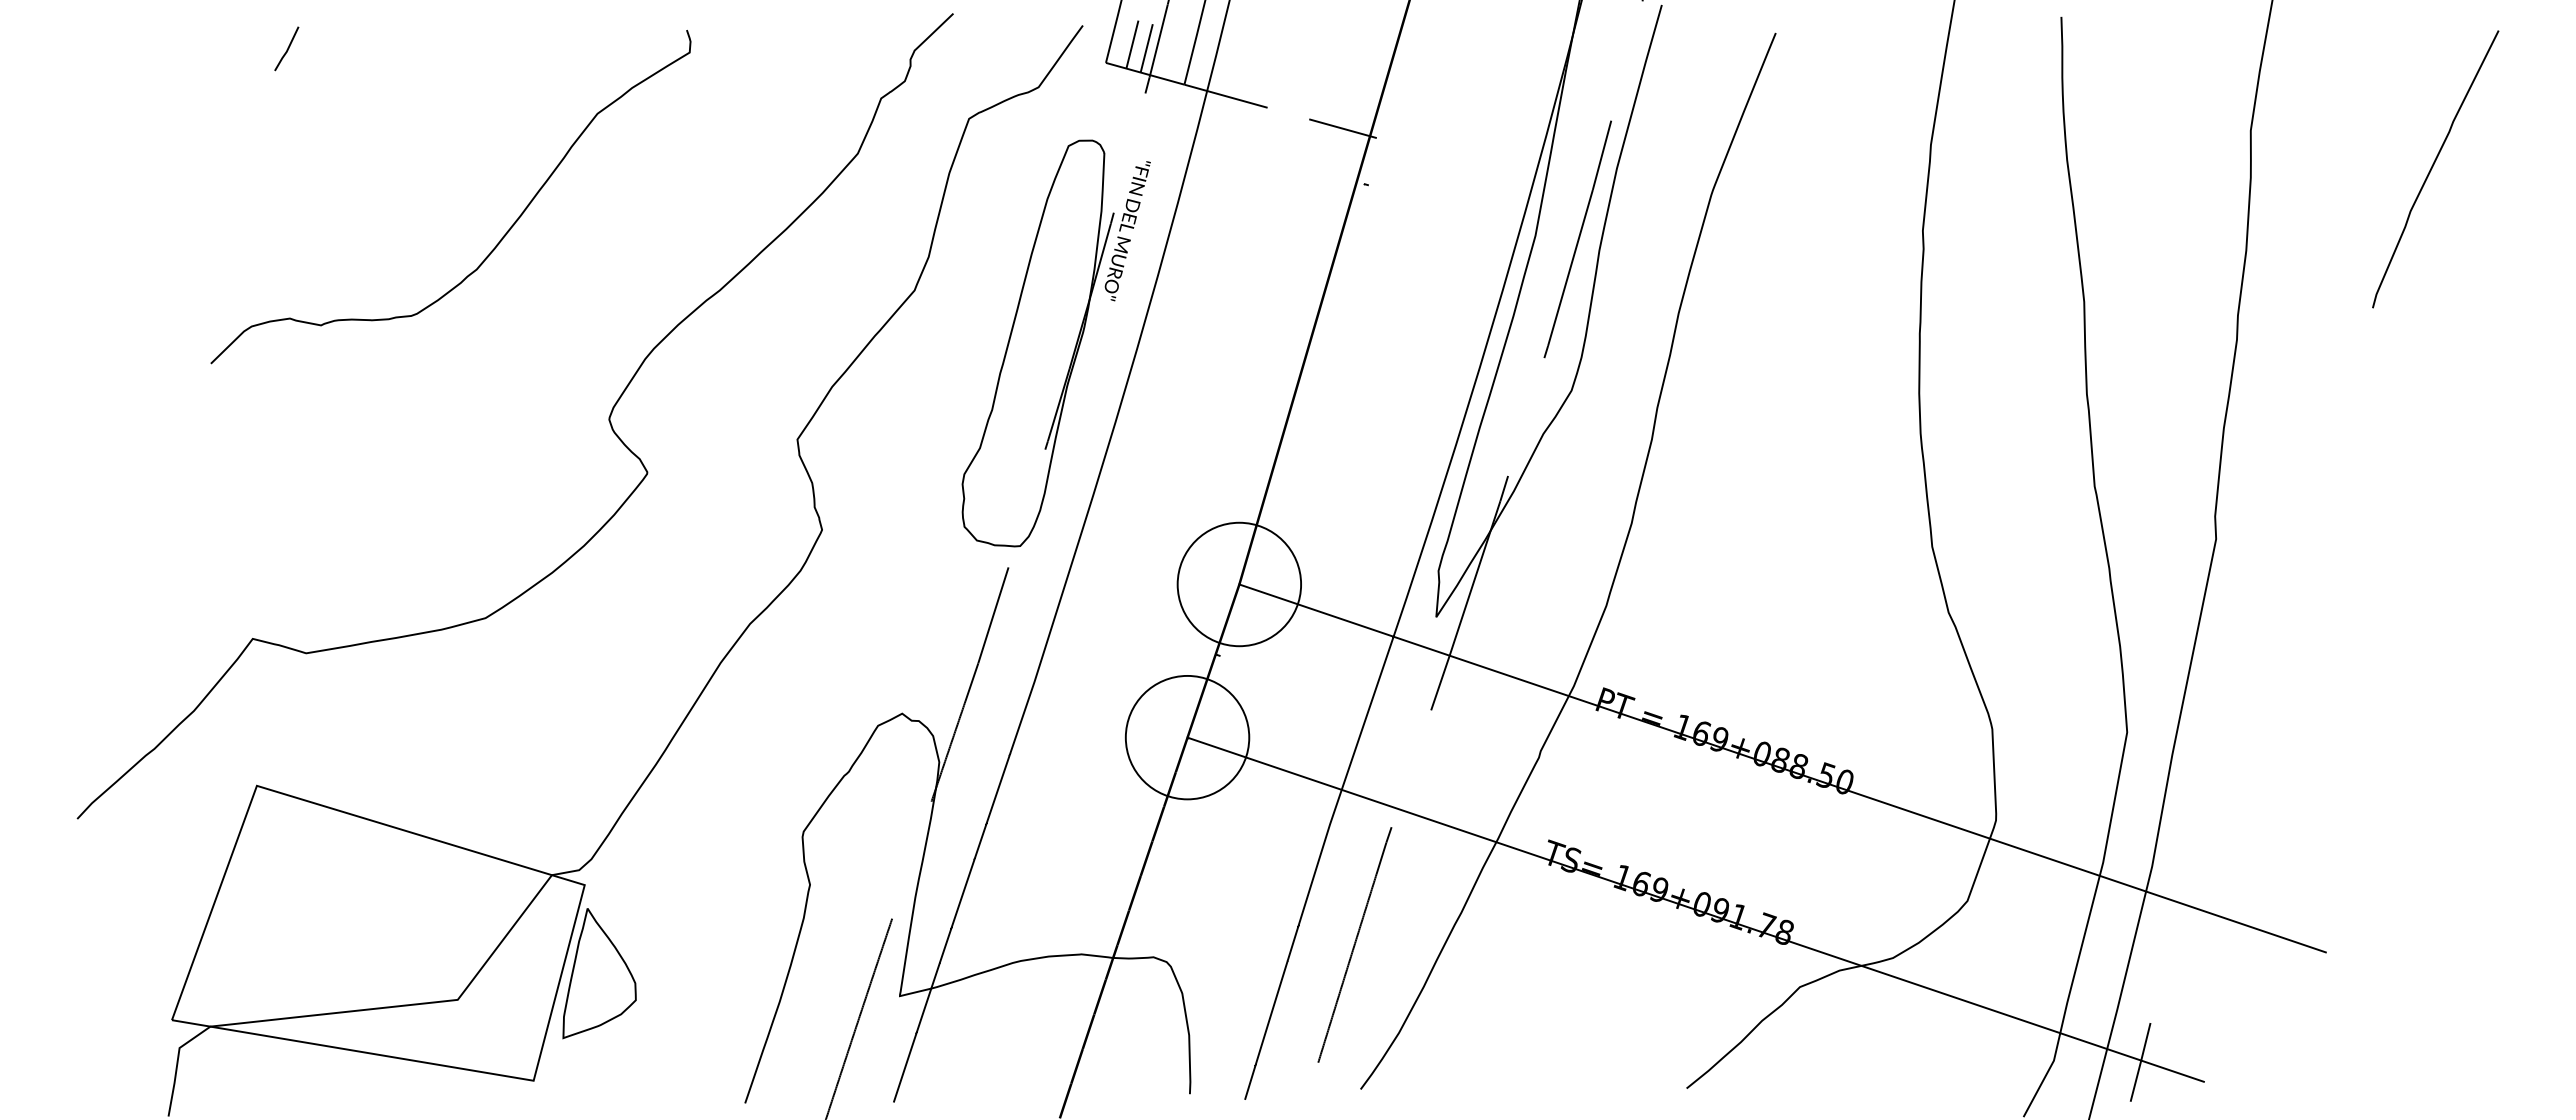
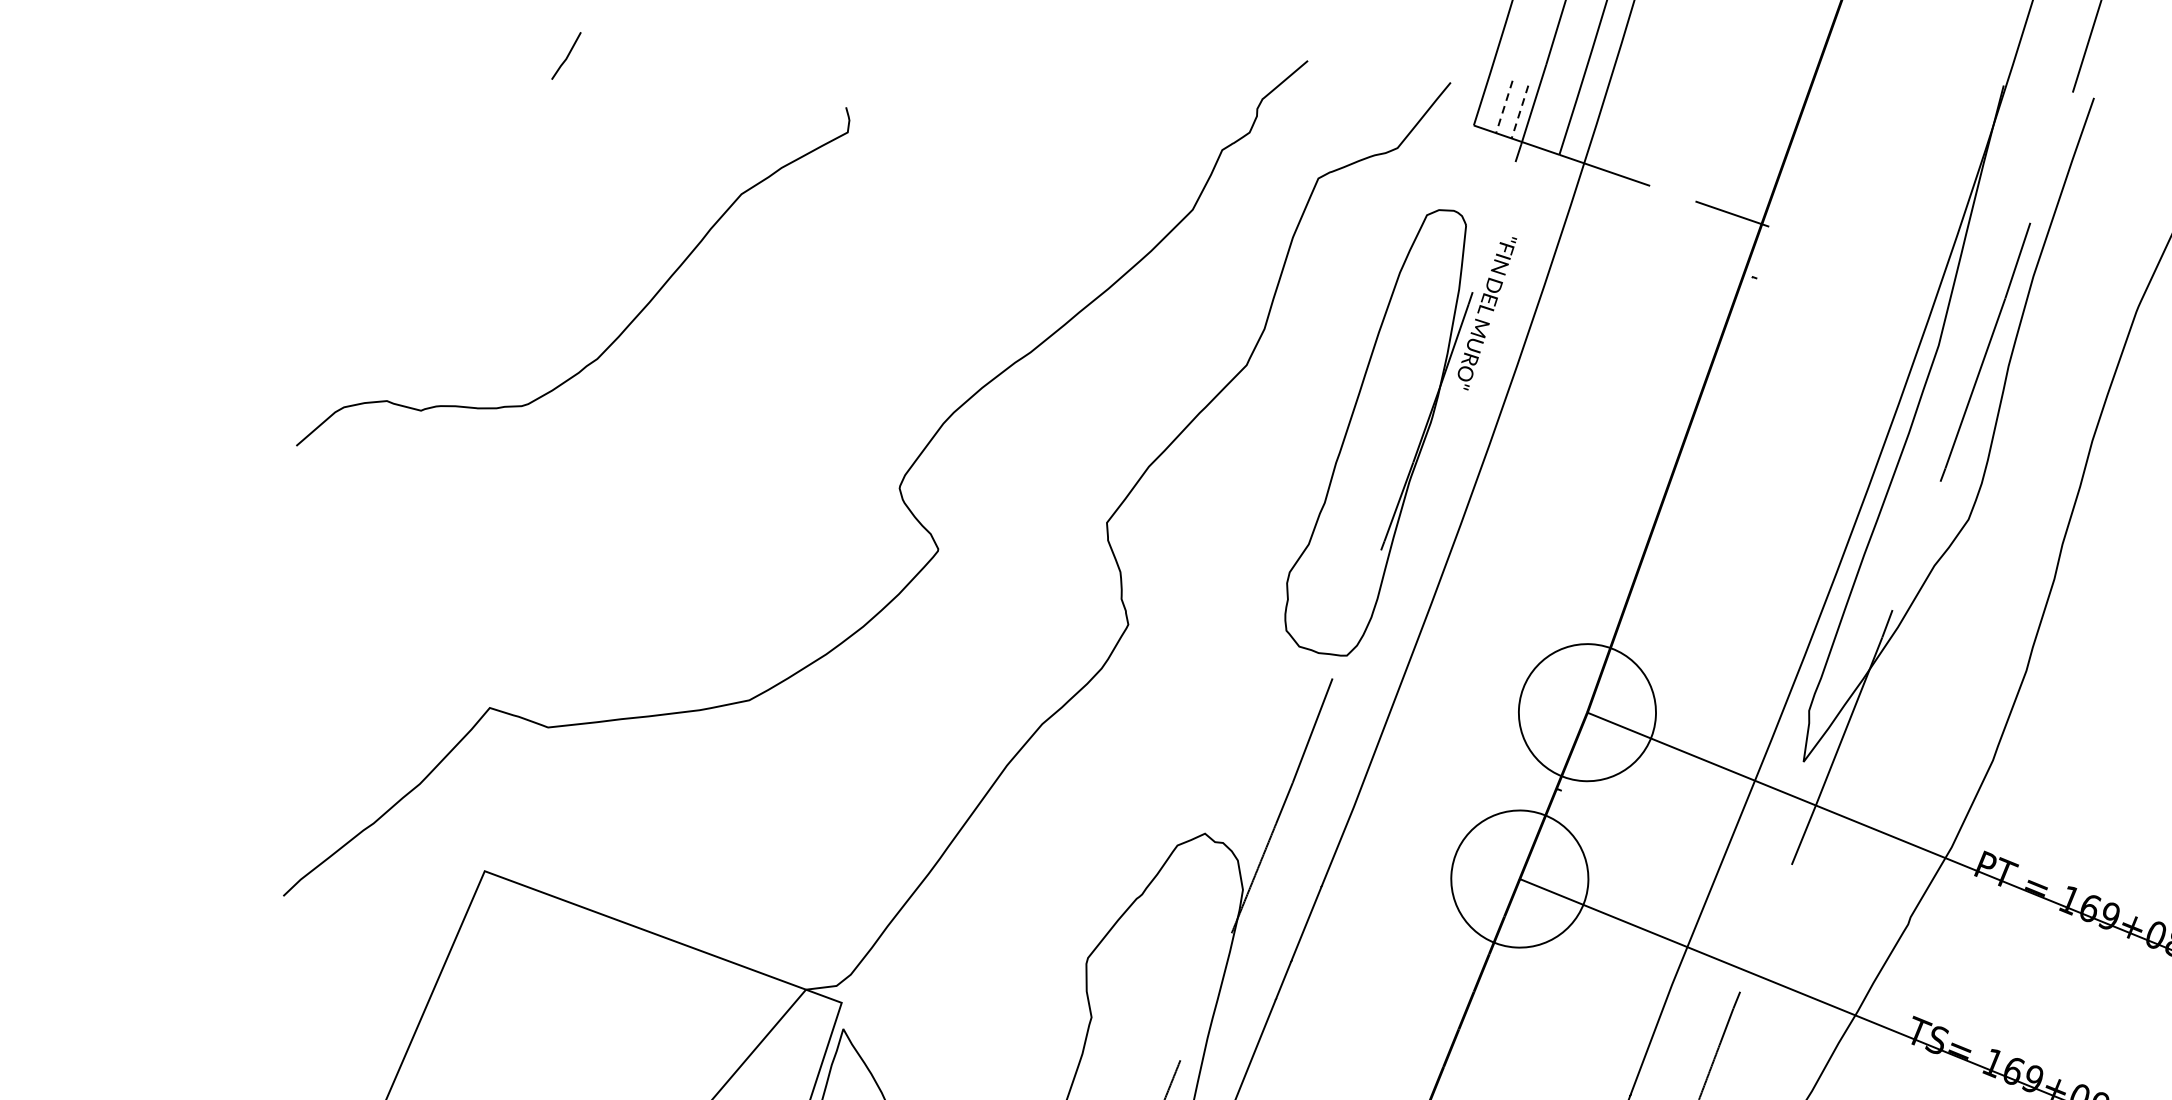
line: (1132, 45) -> (1504, 107), solid -> dashed
line: (1146, 49) -> (1519, 113), solid -> dashed
curve: (502, 236) -> (628, 324), moved

